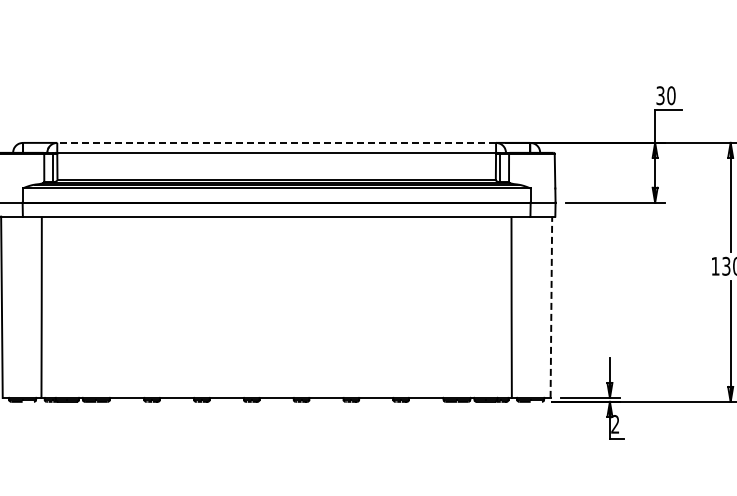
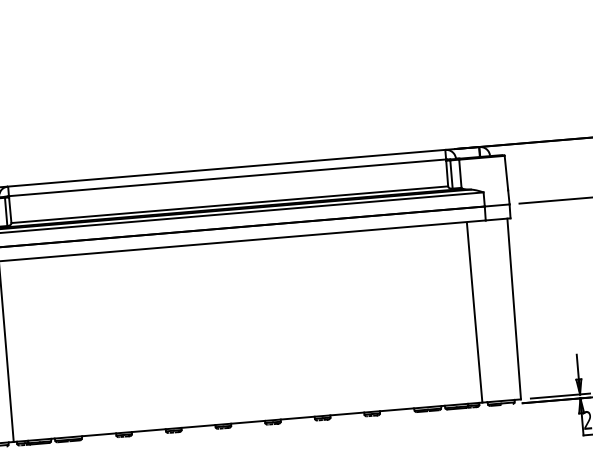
line: (276, 142) -> (226, 167), dashed -> solid
line: (551, 307) -> (514, 309), dashed -> solid

